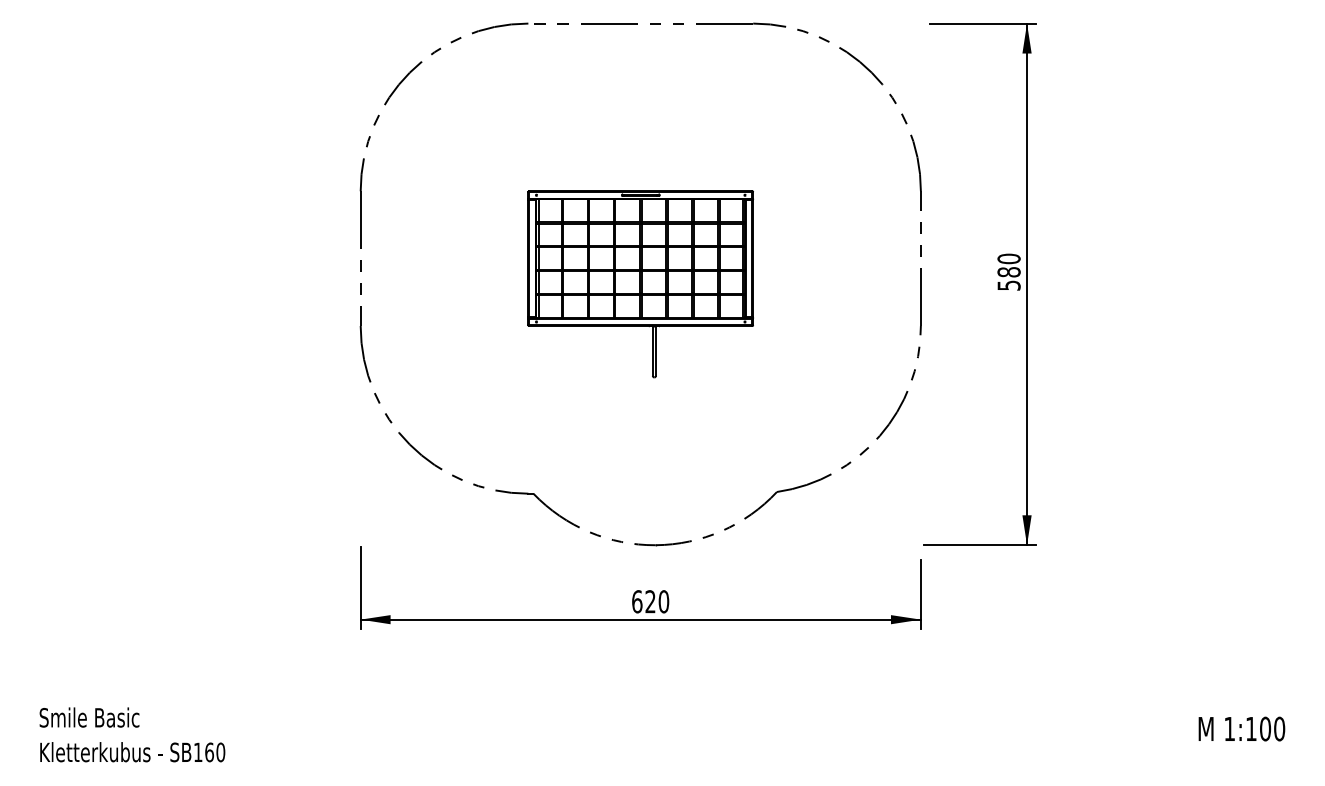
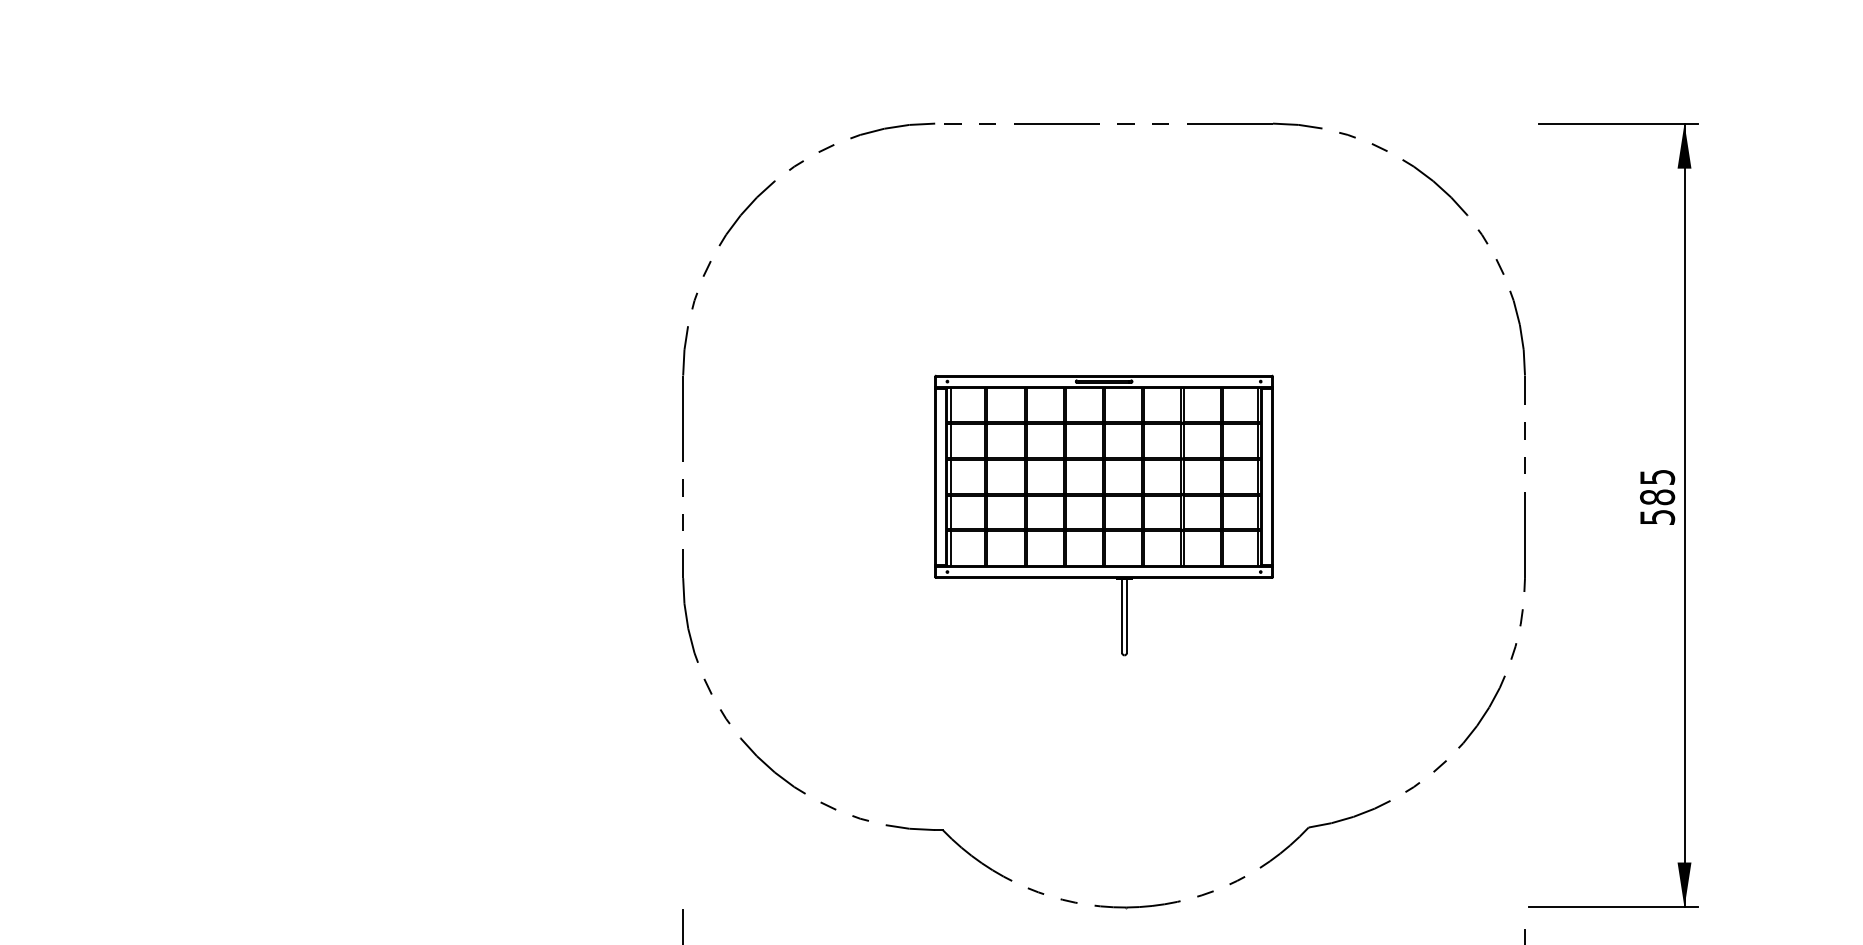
text: (1008, 258) -> (1656, 476), 580 -> 585

